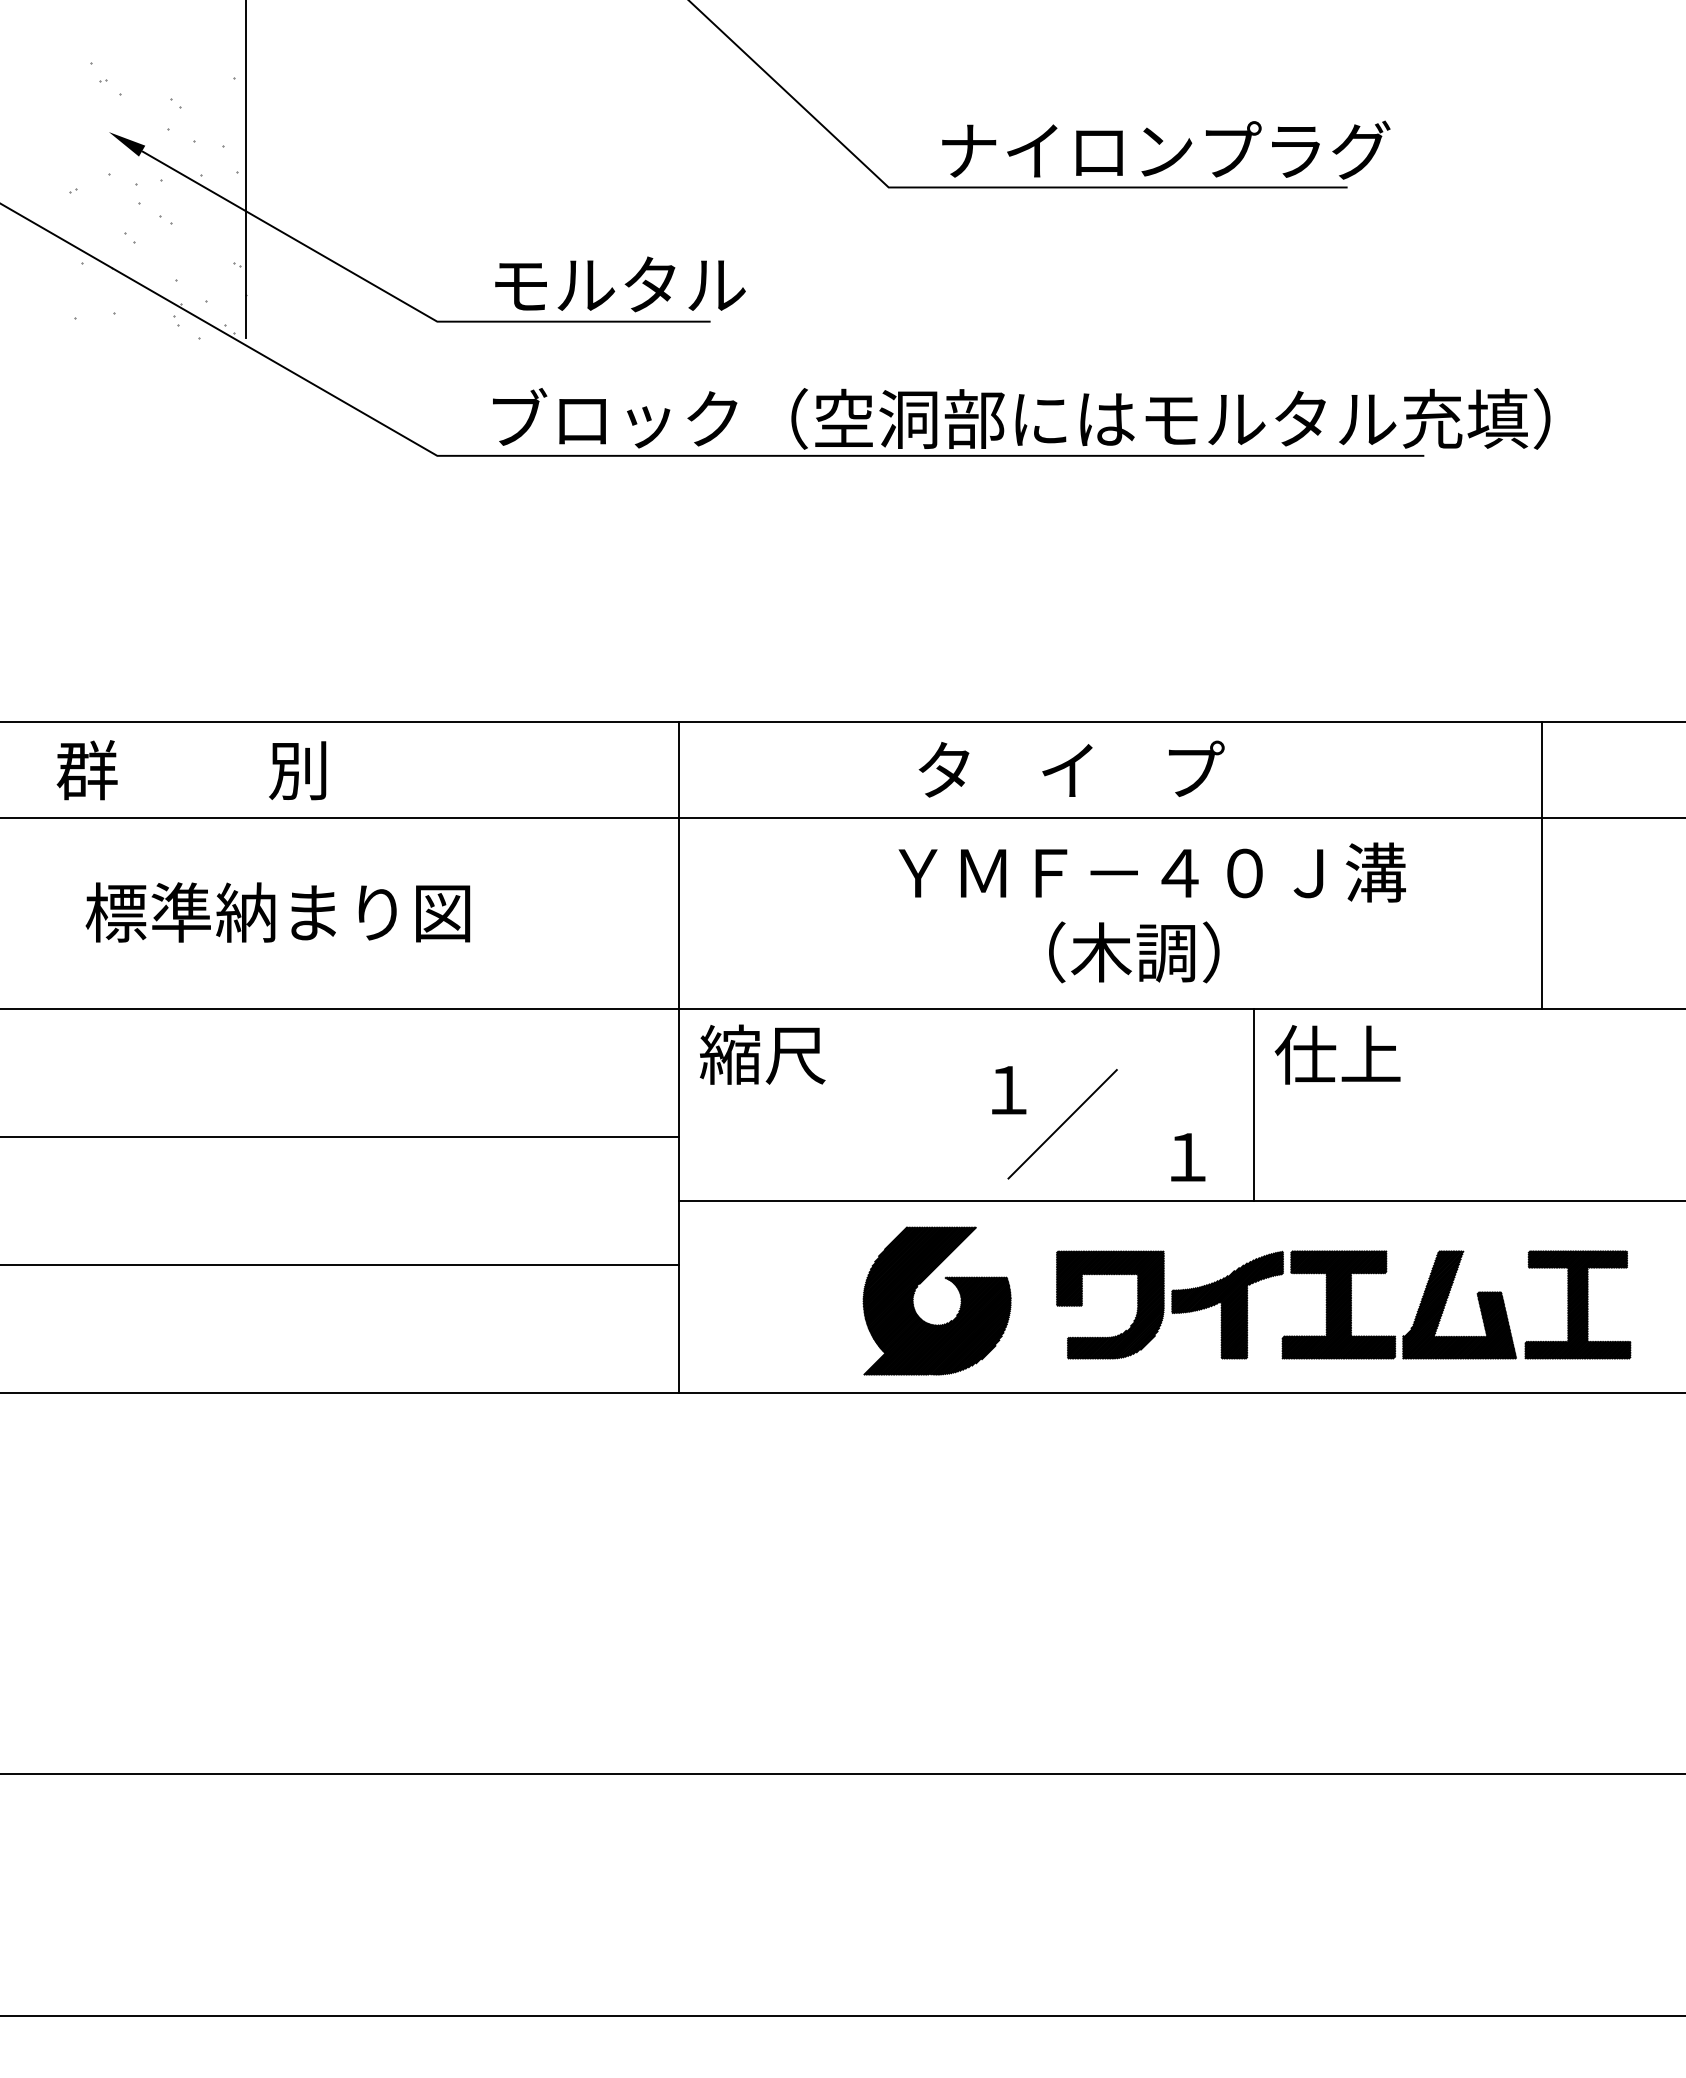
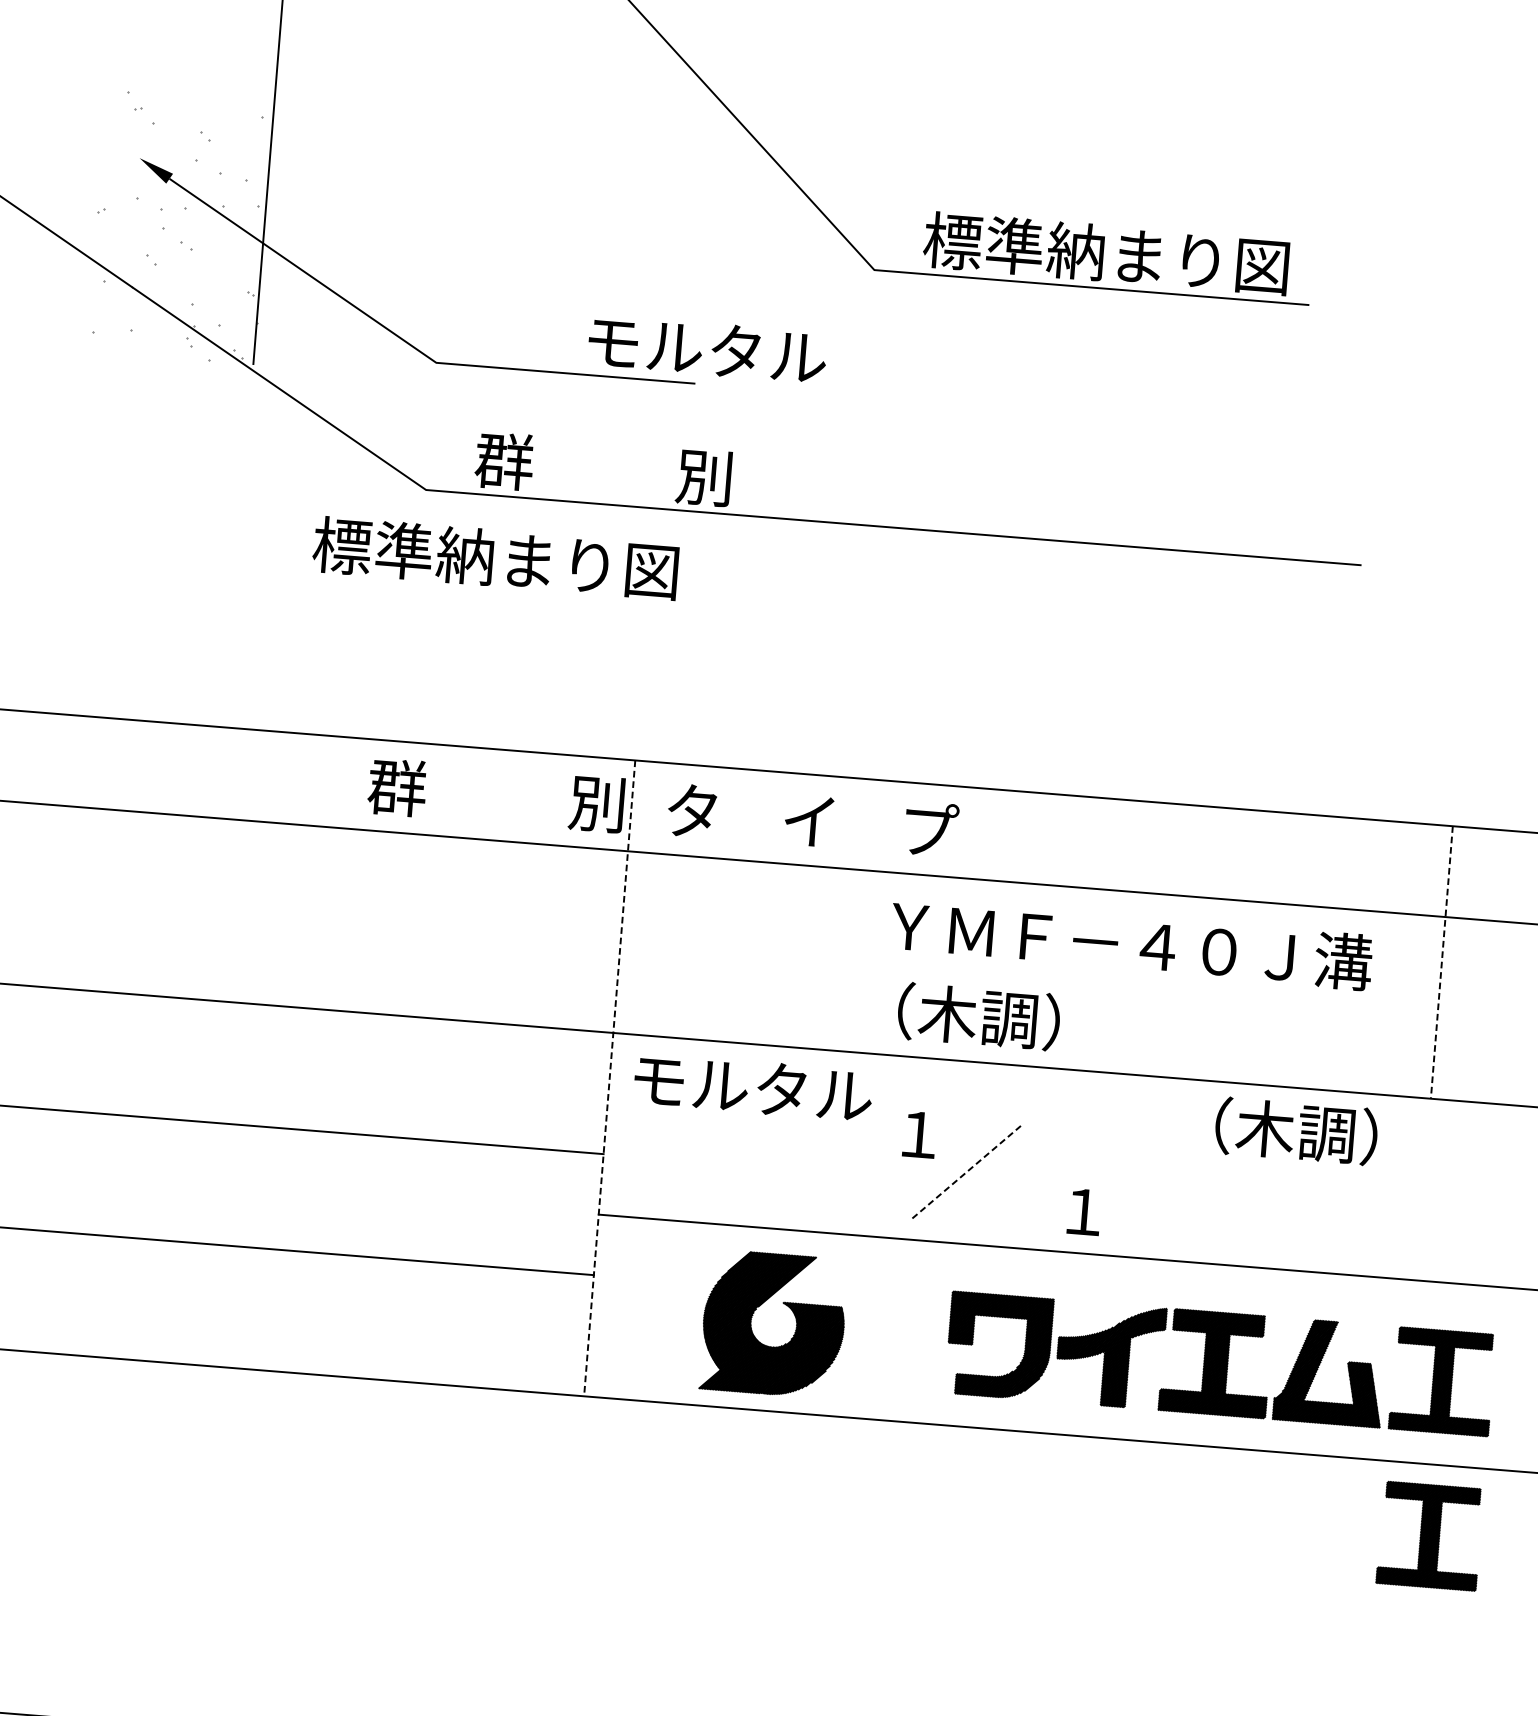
text: (1164, 150) -> (1138, 256), ナイロンプラグ -> 標準納まり図
text: (620, 284) -> (707, 349), moved
text: (1018, 418) -> (979, 498), ブロック（空洞部にはモルタル充填） -> 群          別
text: (1071, 768) -> (812, 819), moved
text: (191, 770) -> (496, 795), moved
line: (1542, 865) -> (1442, 962), solid -> dashed
text: (1151, 872) -> (1130, 944), moved
text: (277, 912) -> (495, 558), moved
text: (1134, 952) -> (979, 1016), moved
text: (827, 1054) -> (750, 1087), 縮尺 -> モルタル
text: (1381, 1054) -> (1275, 1129), 仕上 -> （木調）
line: (679, 1057) -> (609, 1078), solid -> dashed
line: (1254, 1104) -> (1151, 1167), removed
line: (1062, 1124) -> (967, 1171), solid -> dashed
part: (914, 1295) -> (752, 1317), moved
part: (1577, 1467) -> (1429, 1535), added

